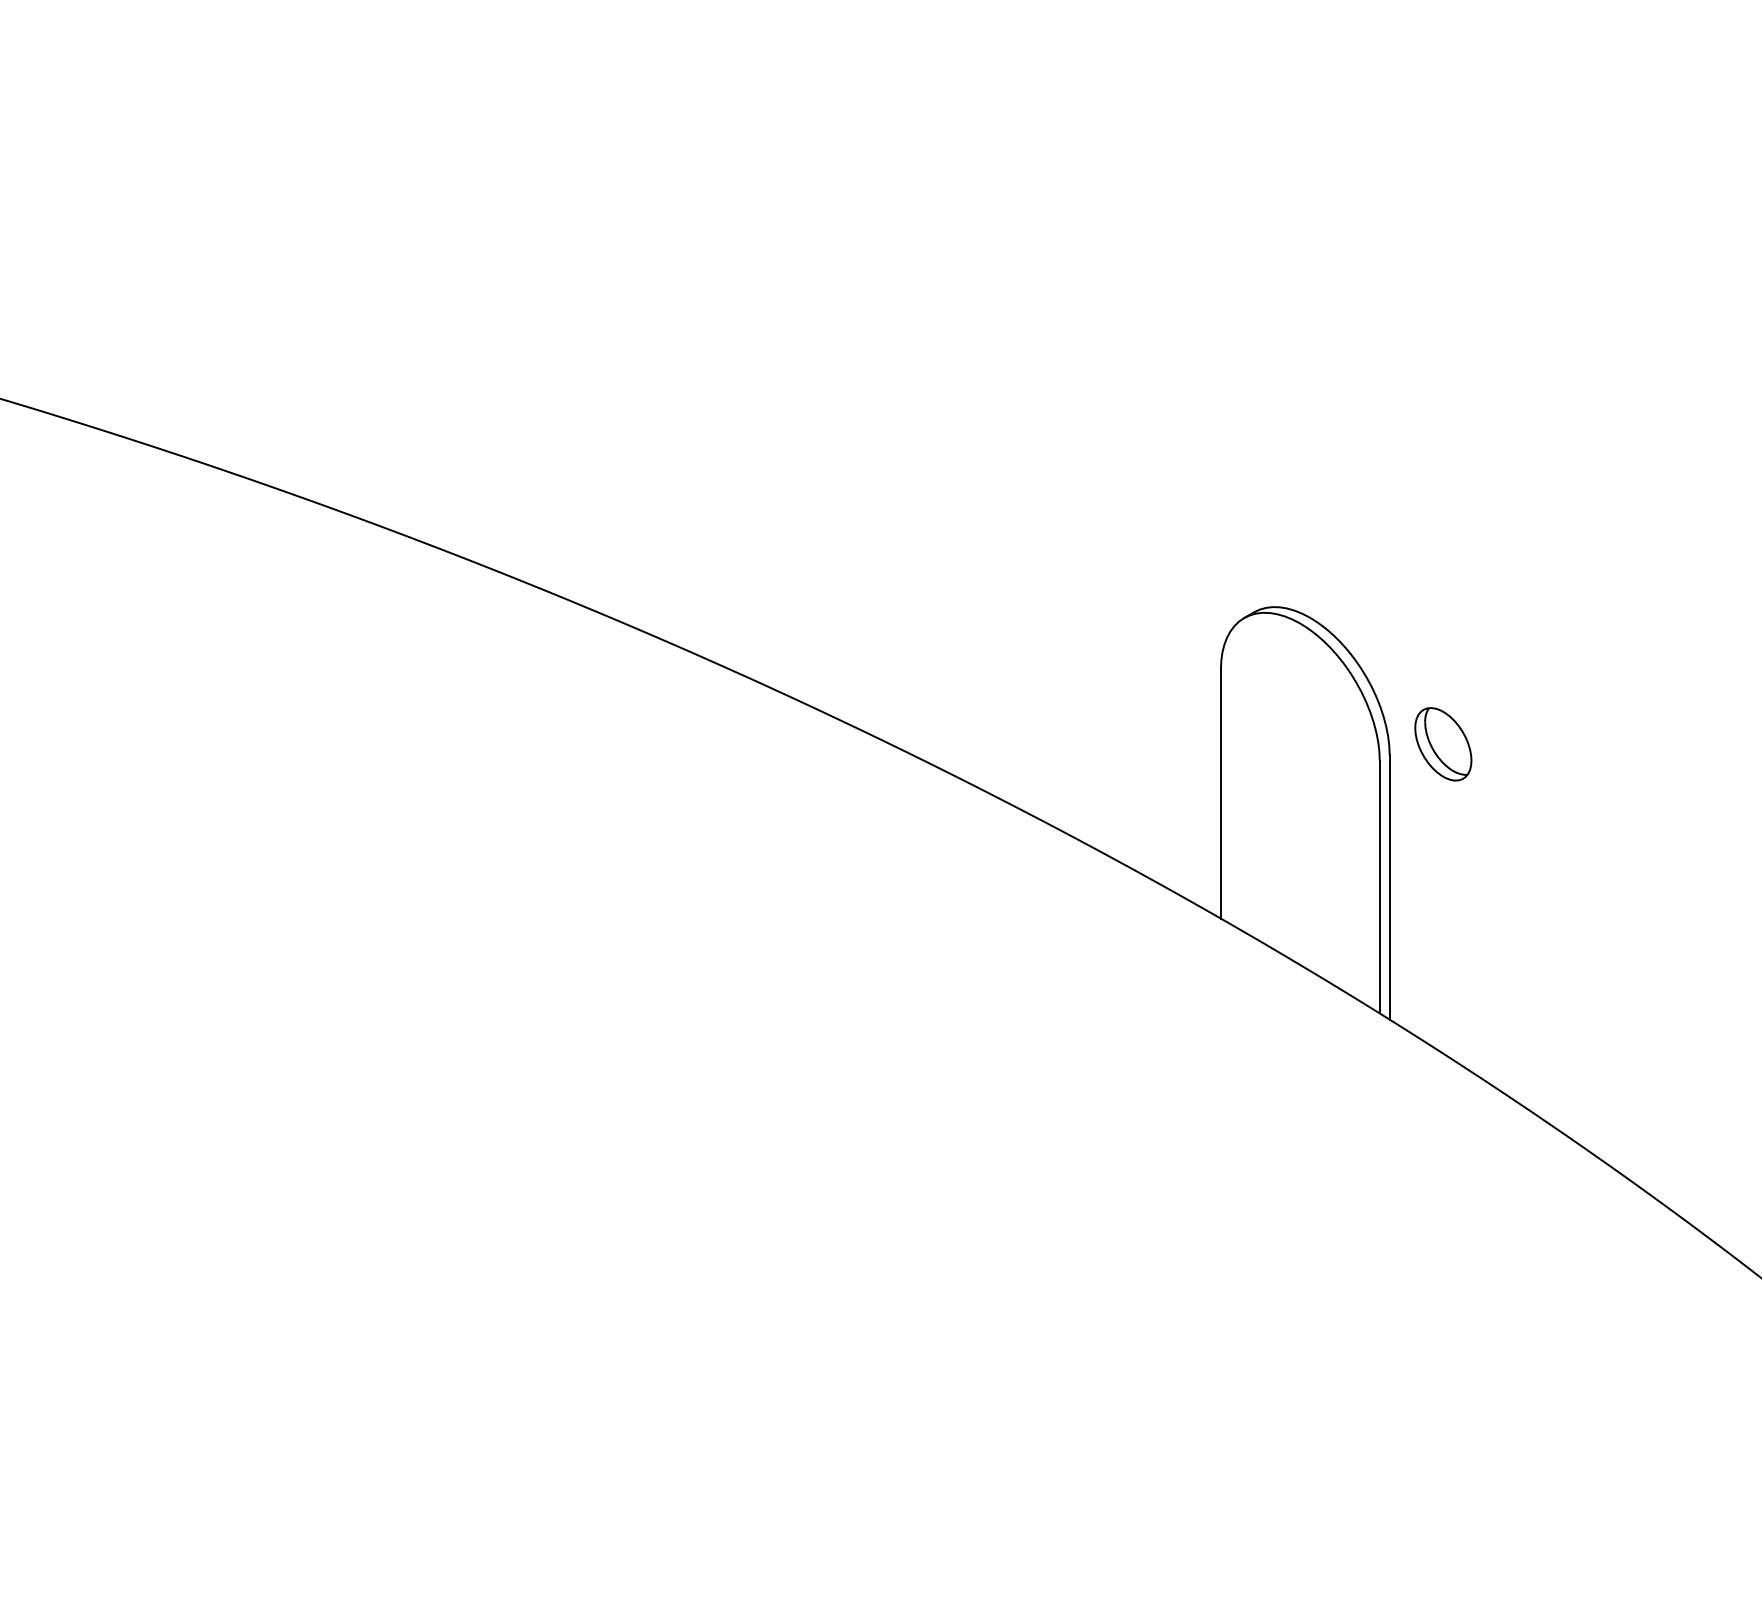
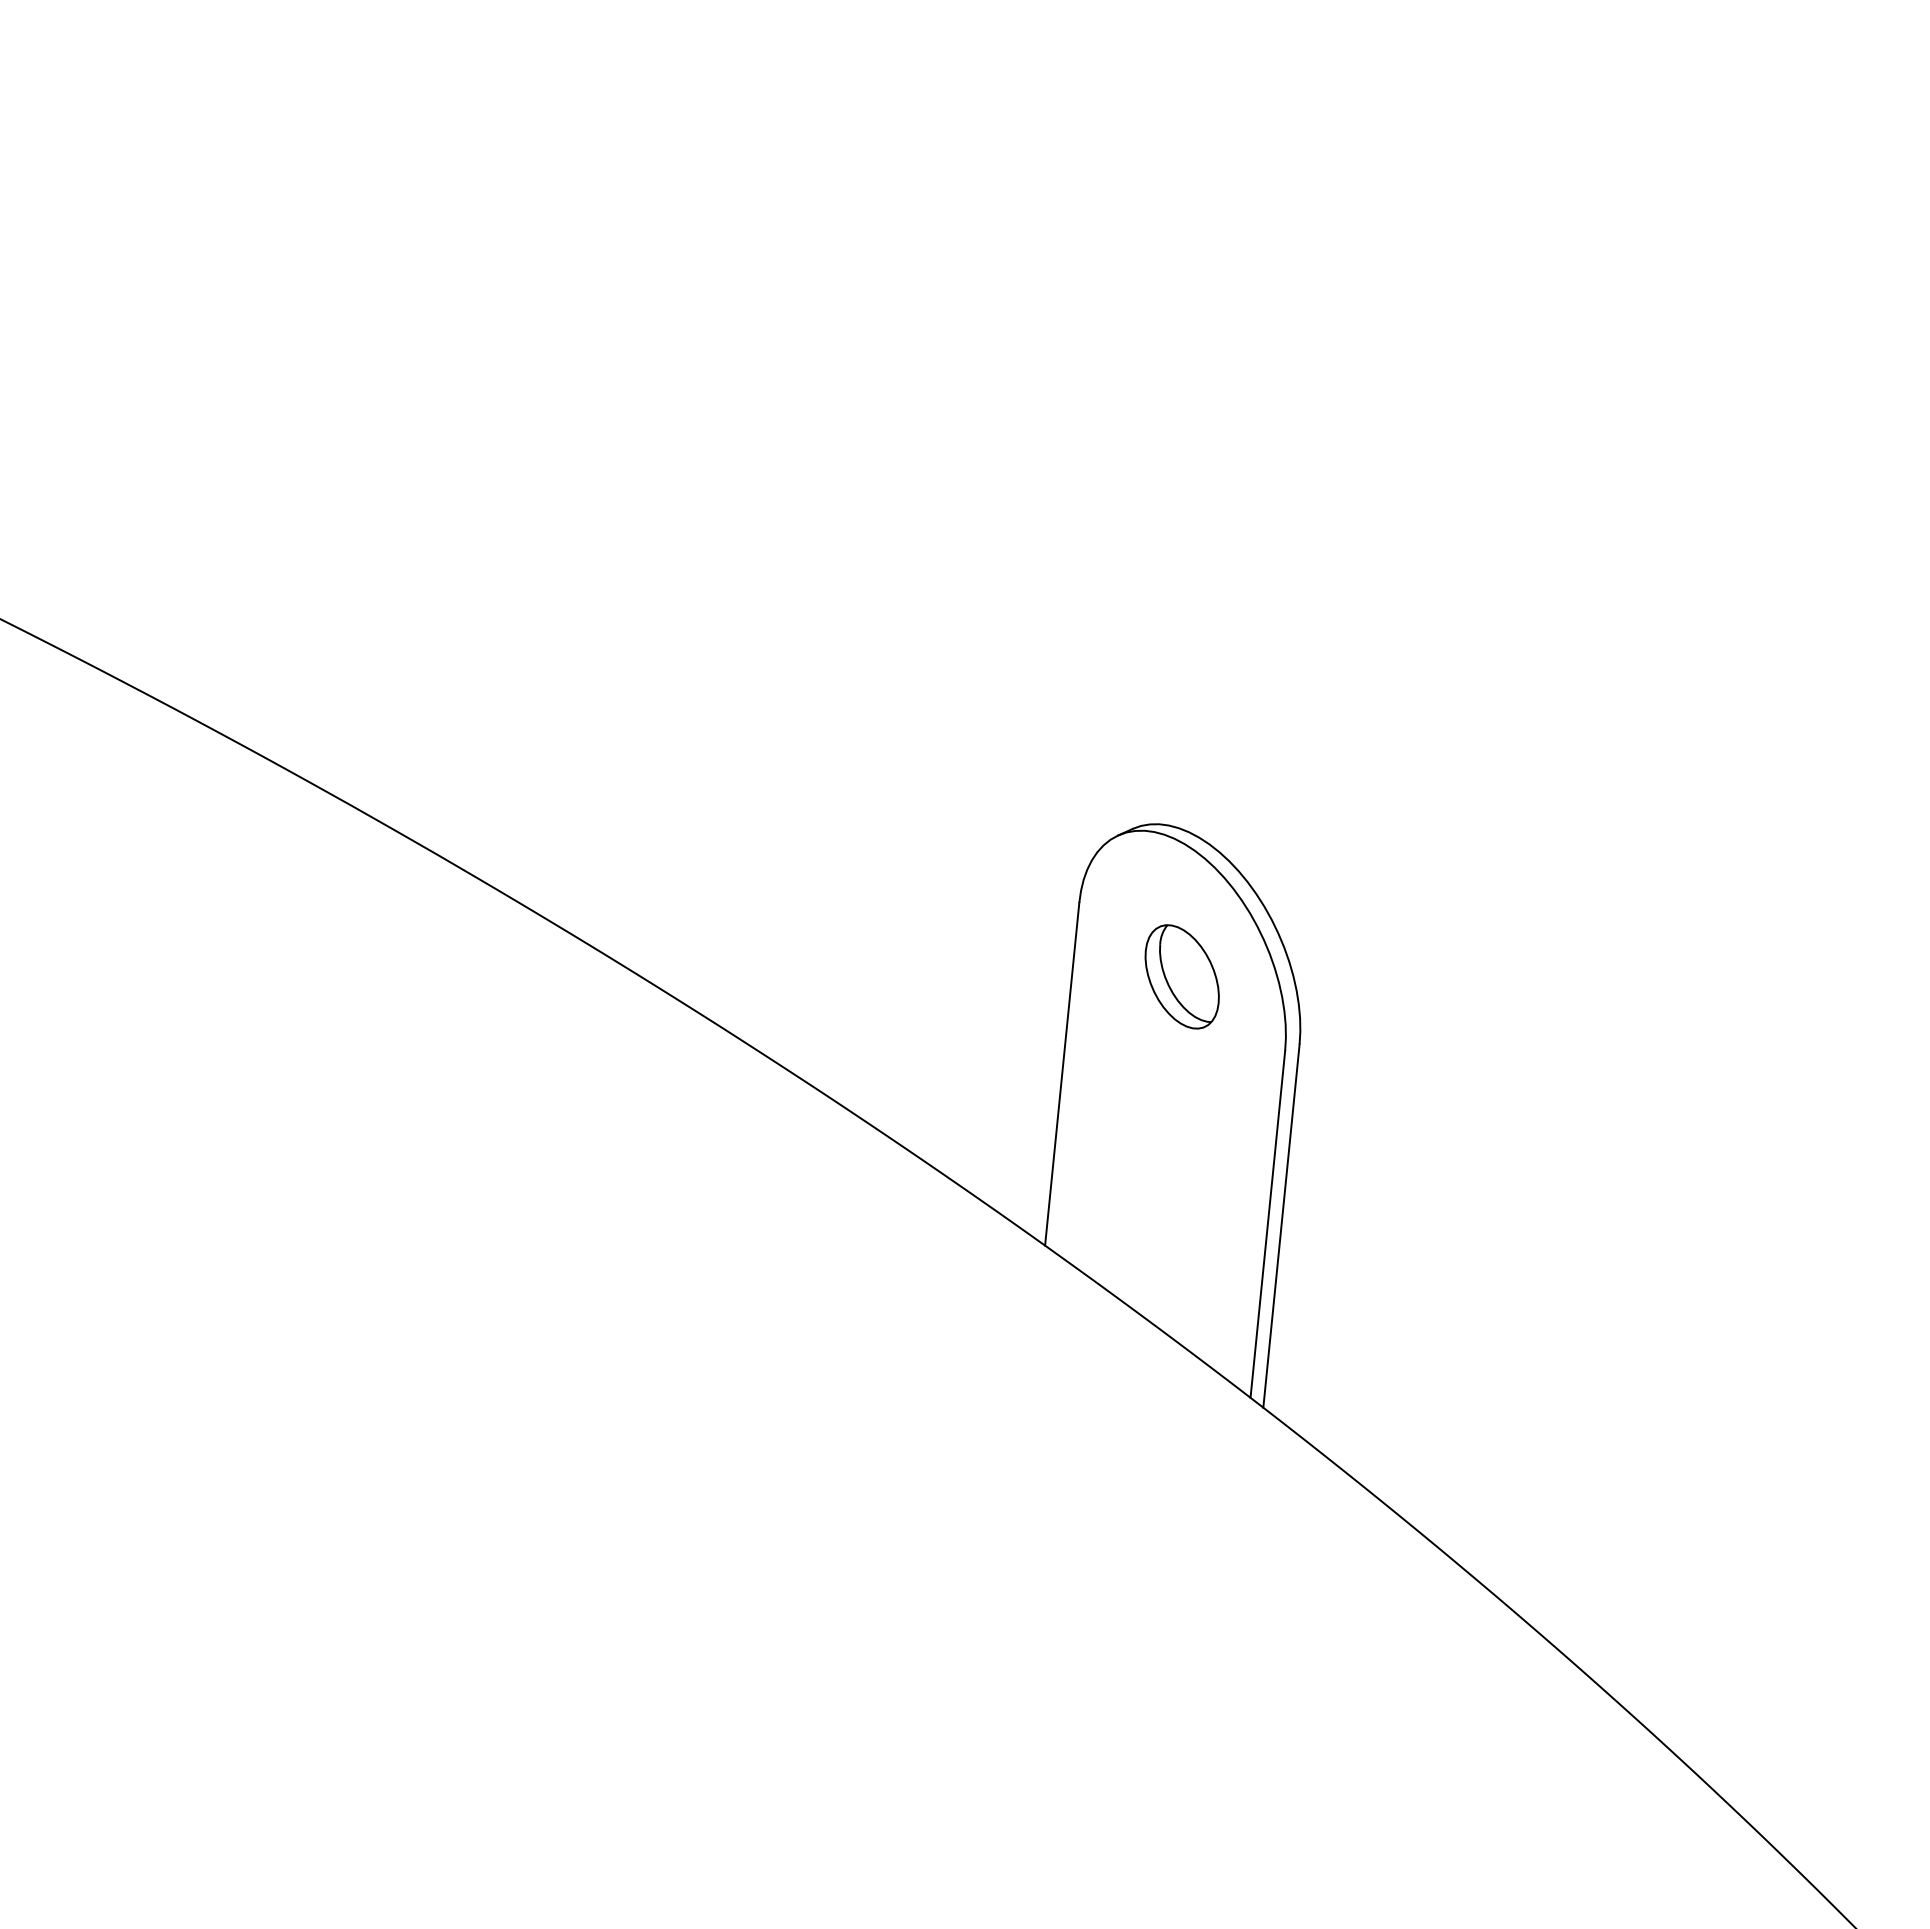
part: (1443, 744) -> (1182, 977), moved

